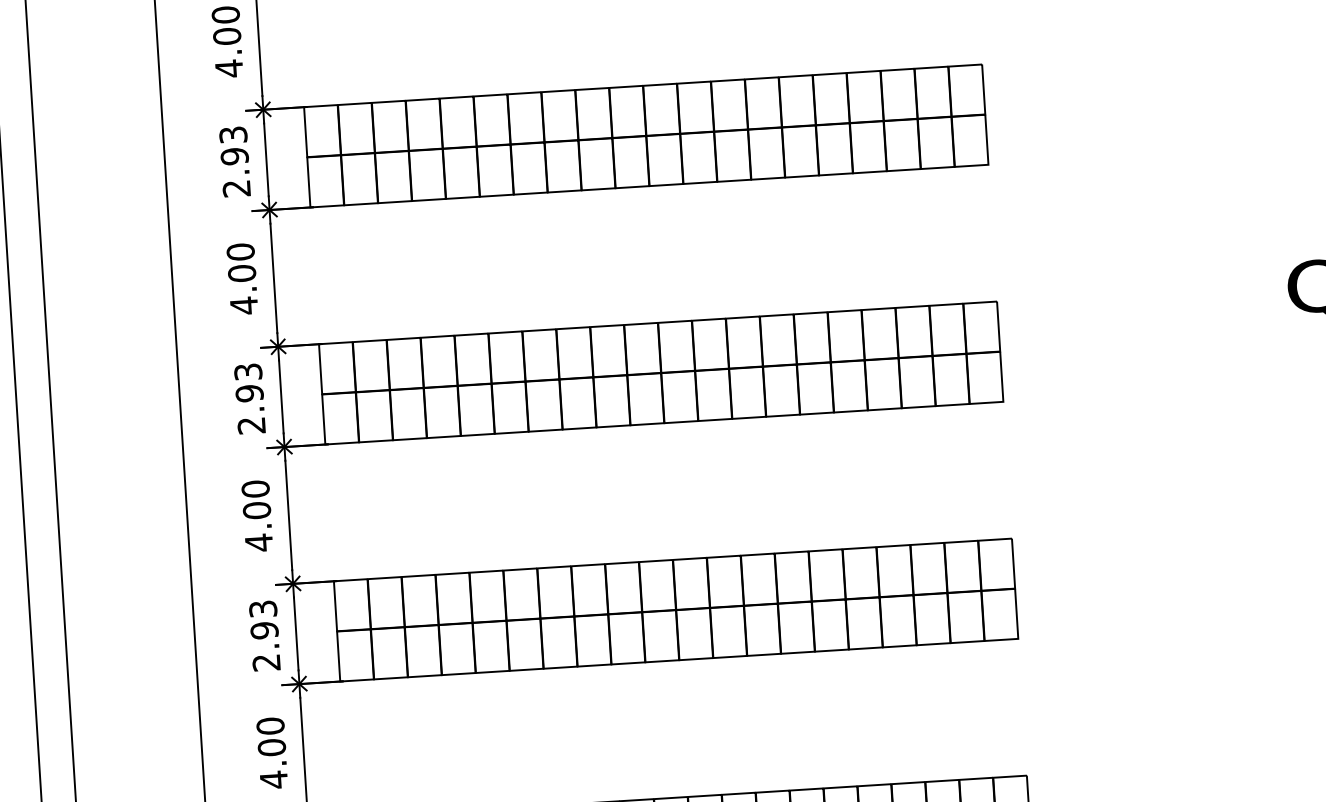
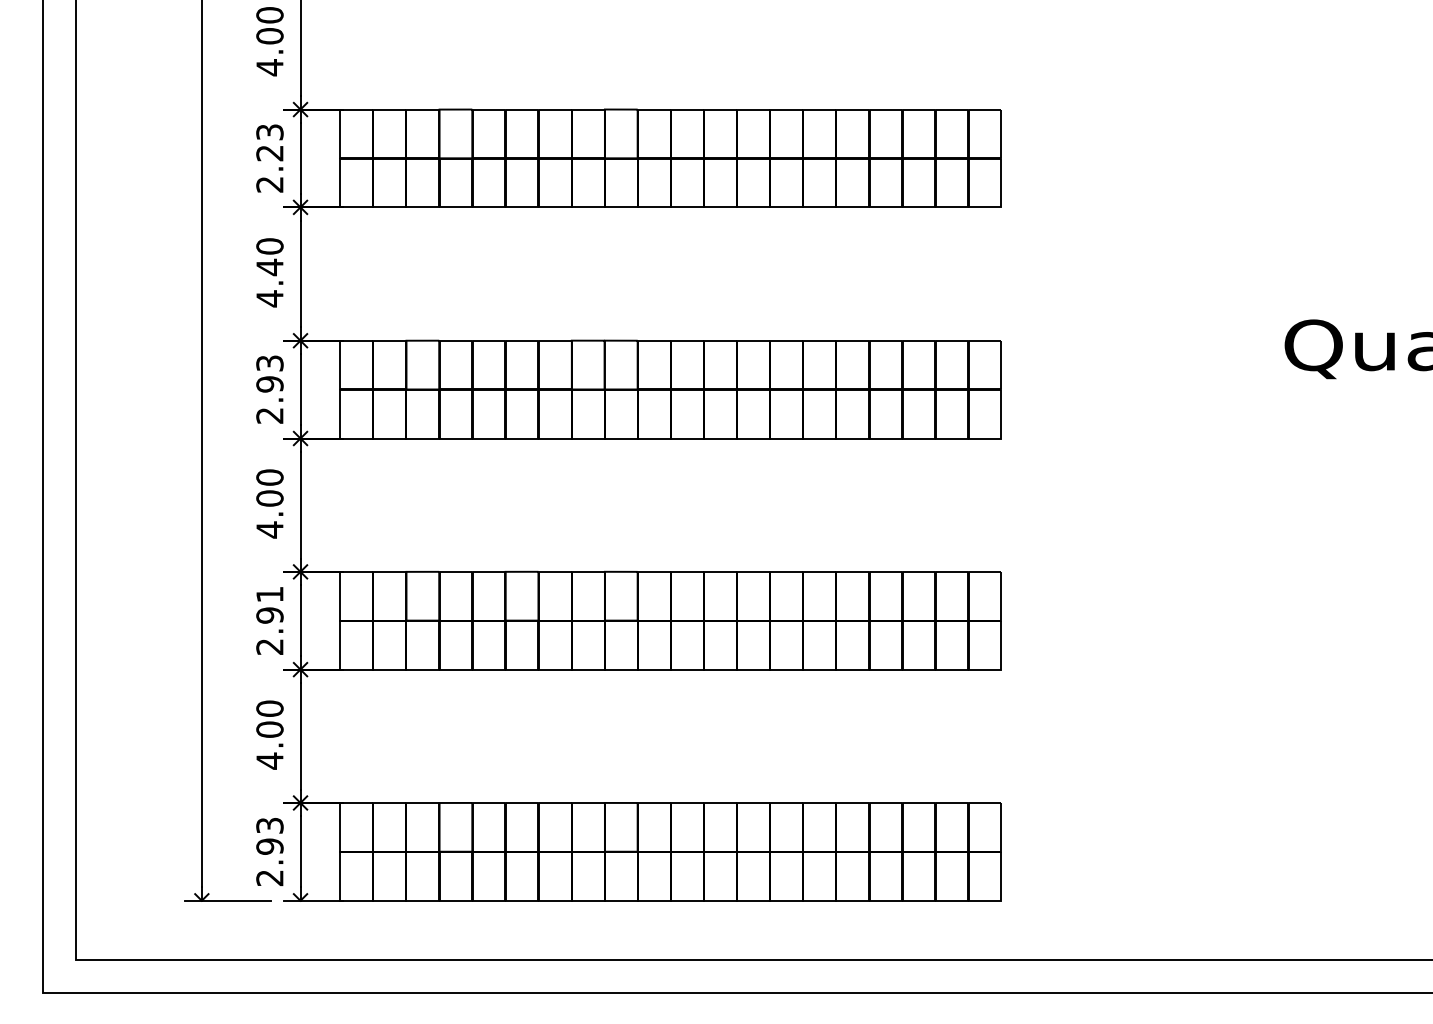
text: (234, 156) -> (269, 153), 2.93 -> 2.23
text: (241, 273) -> (269, 267), 4.00 -> 4.40
text: (262, 609) -> (269, 594), 2.93 -> 2.91

